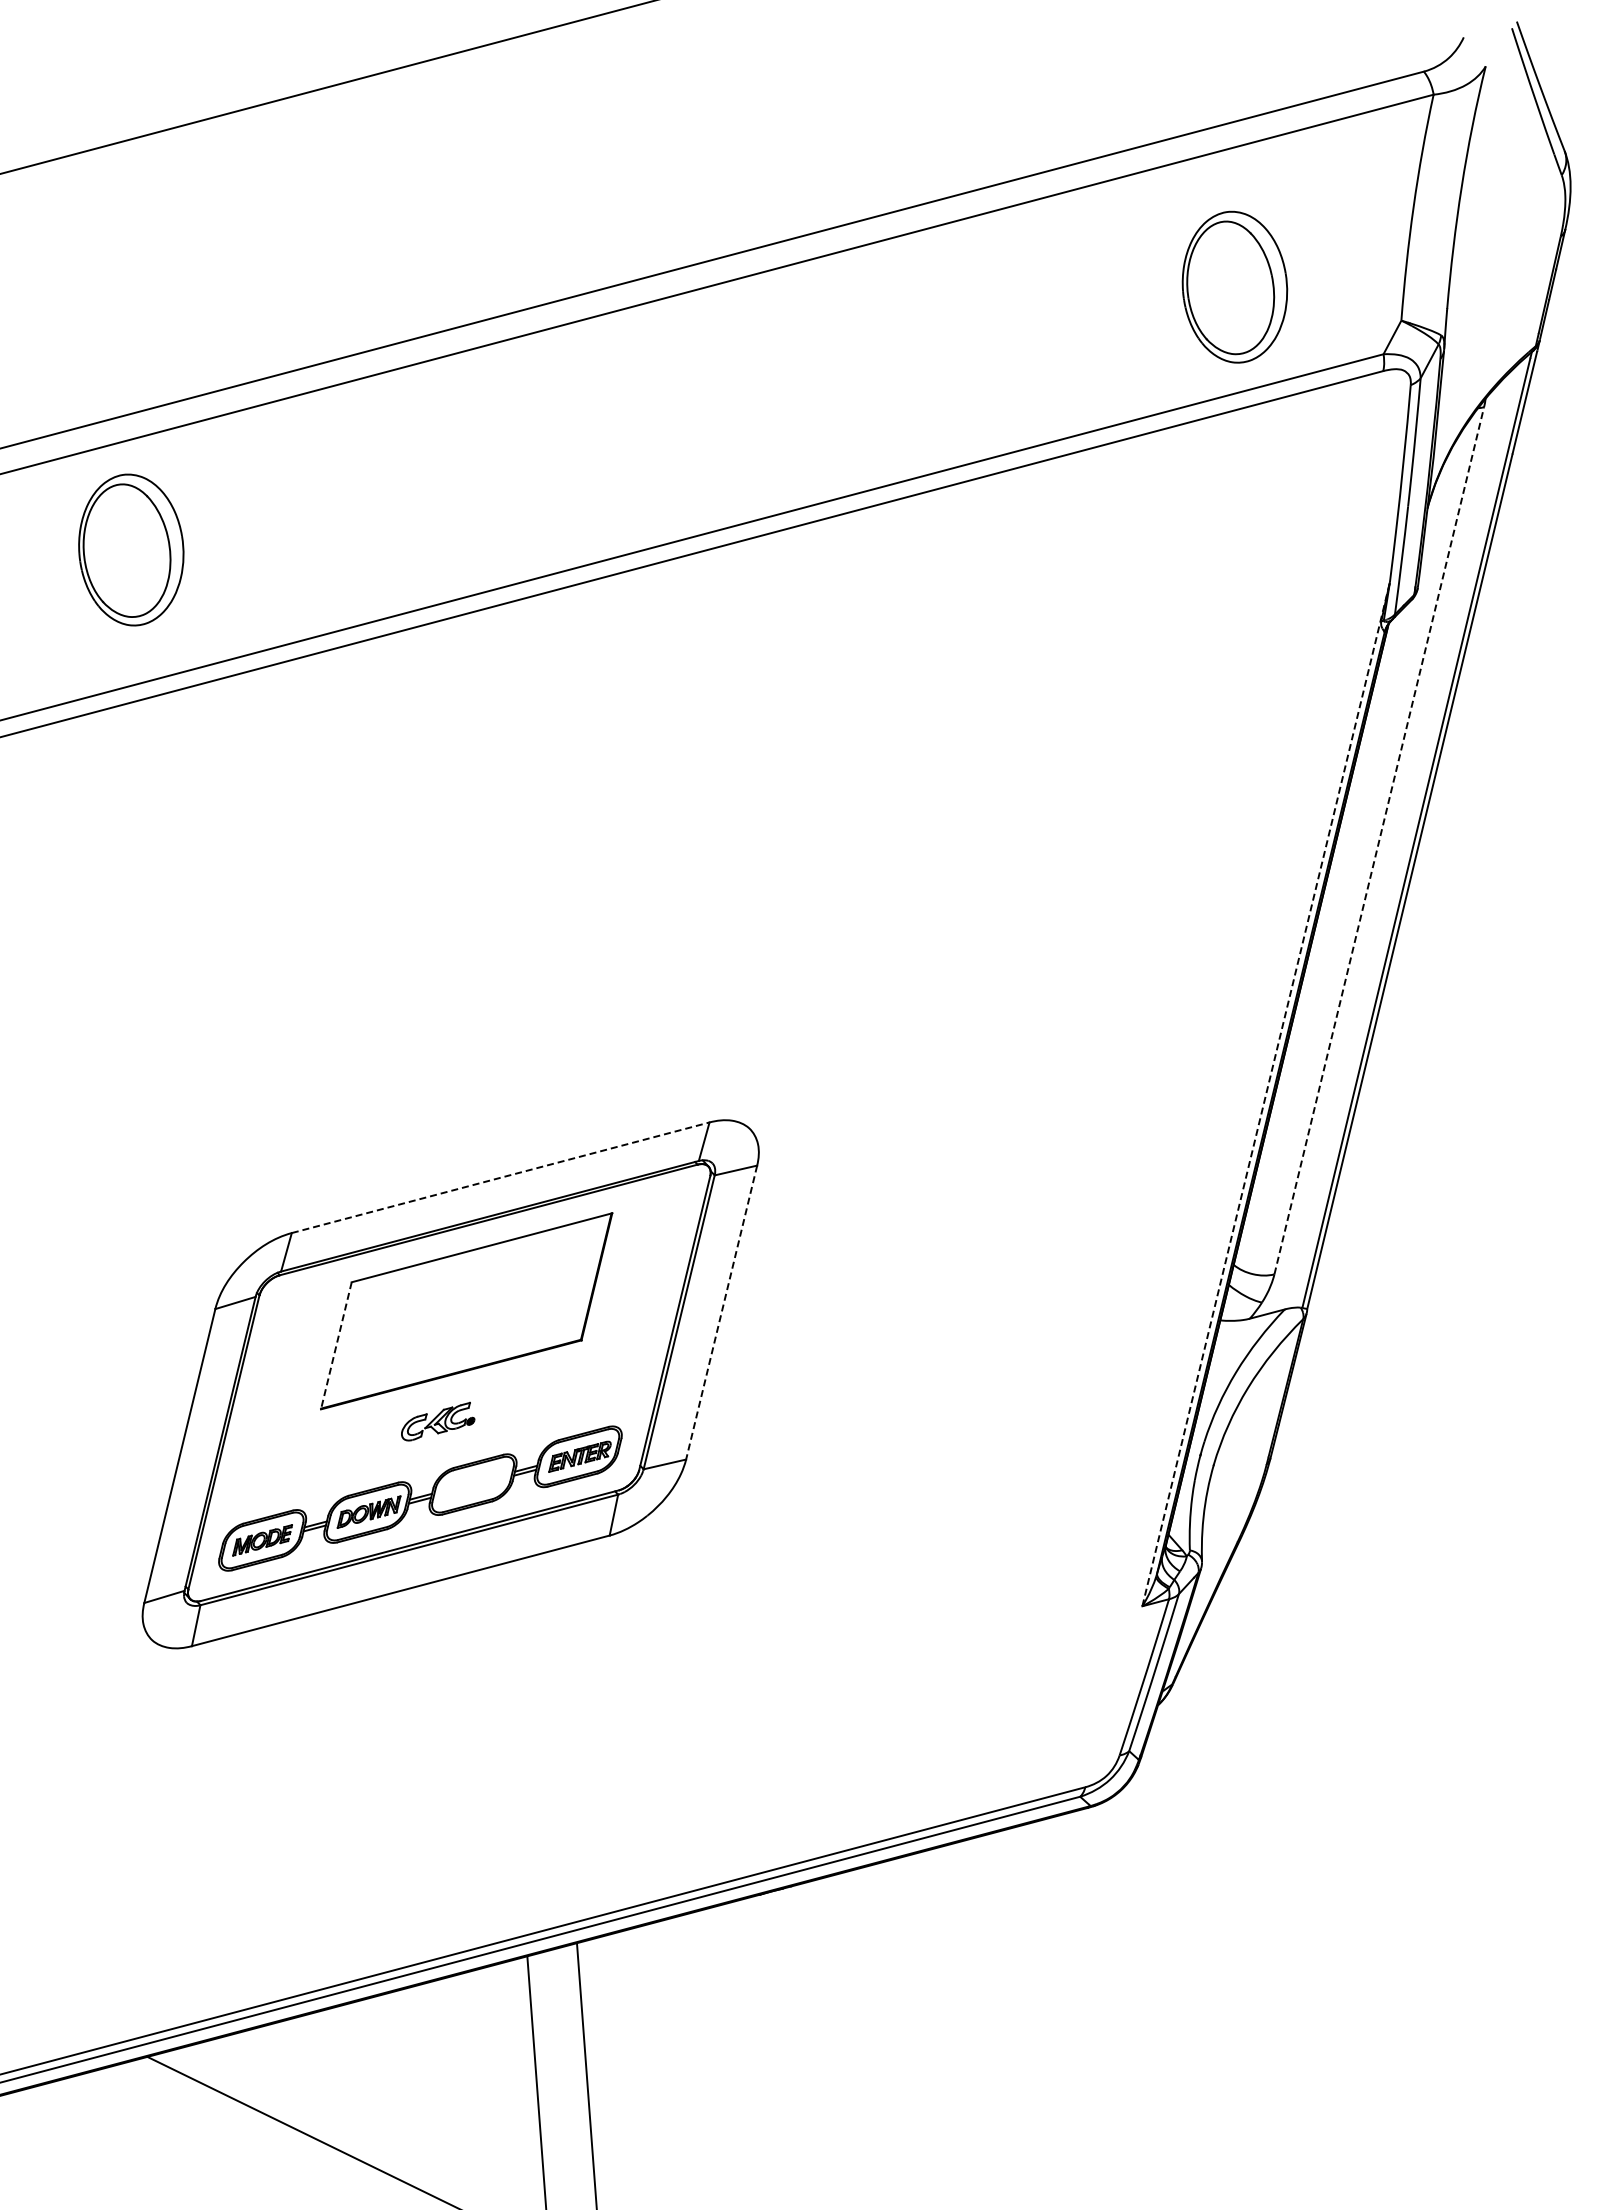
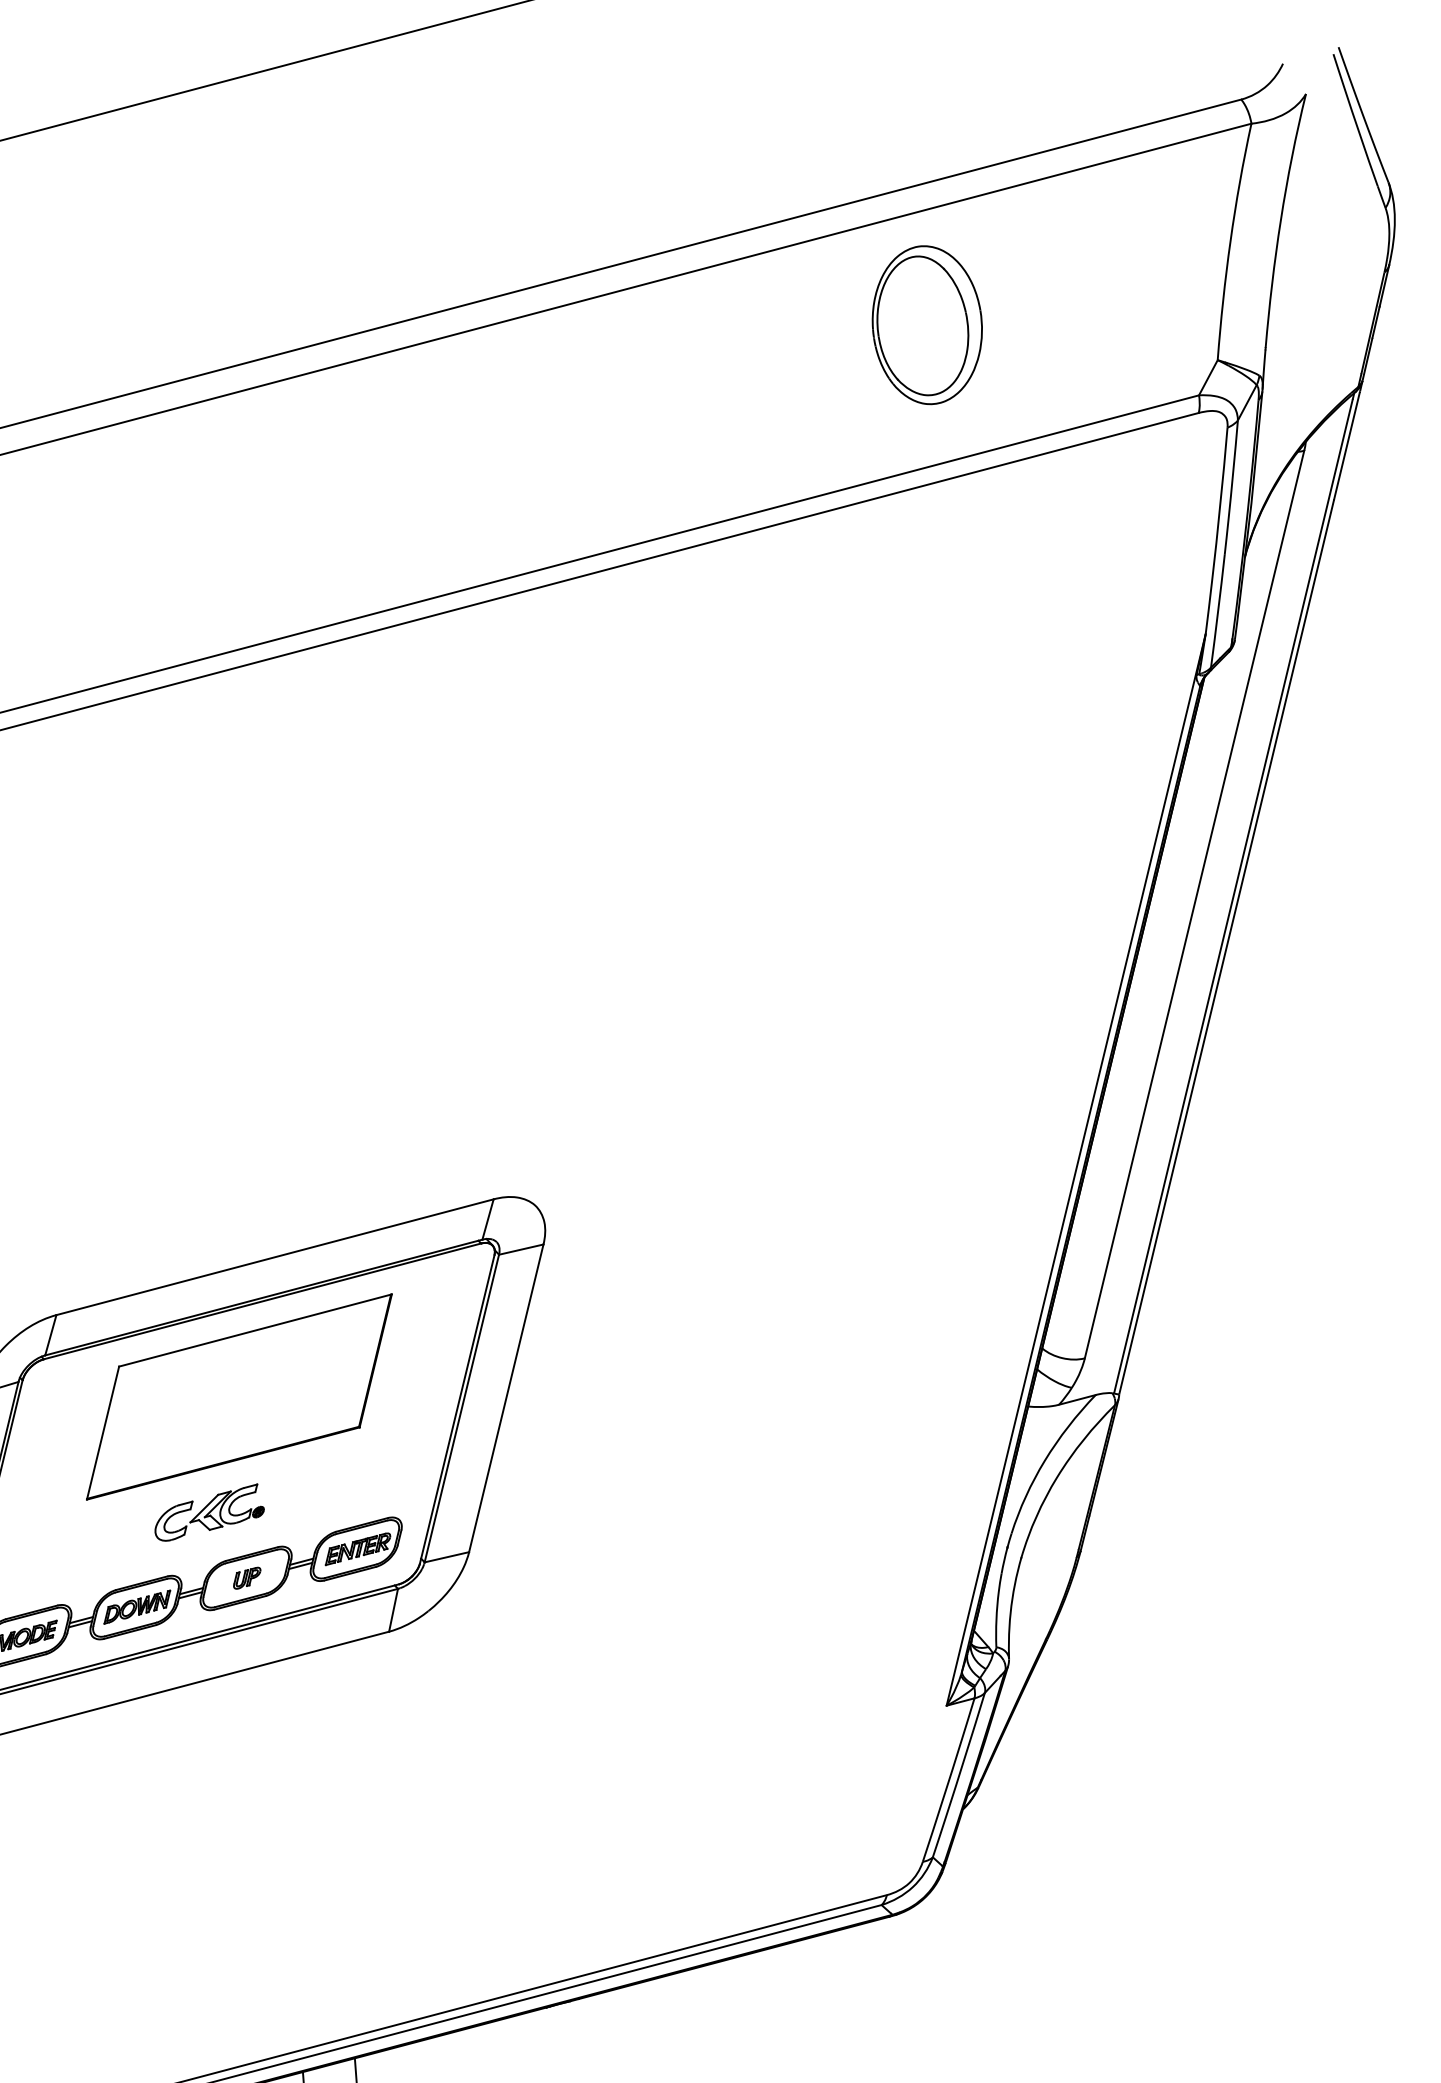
part: (1234, 286) -> (926, 324), moved
line: (1379, 840) -> (1194, 904), dashed -> solid
line: (1266, 1094) -> (1076, 1170), dashed -> solid
line: (501, 1177) -> (275, 1256), dashed -> solid
line: (721, 1313) -> (506, 1399), dashed -> solid
line: (336, 1346) -> (103, 1433), dashed -> solid
part: (437, 1421) -> (208, 1512), size x1.43
part: (473, 1484) -> (246, 1578), added

